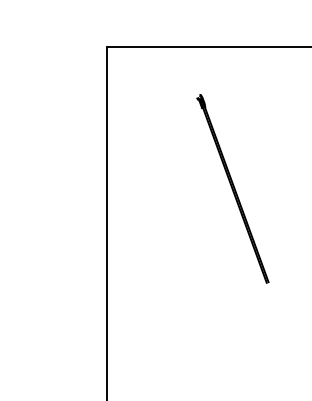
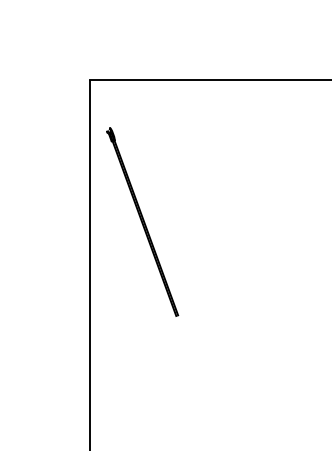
part: (232, 188) -> (142, 221), moved

